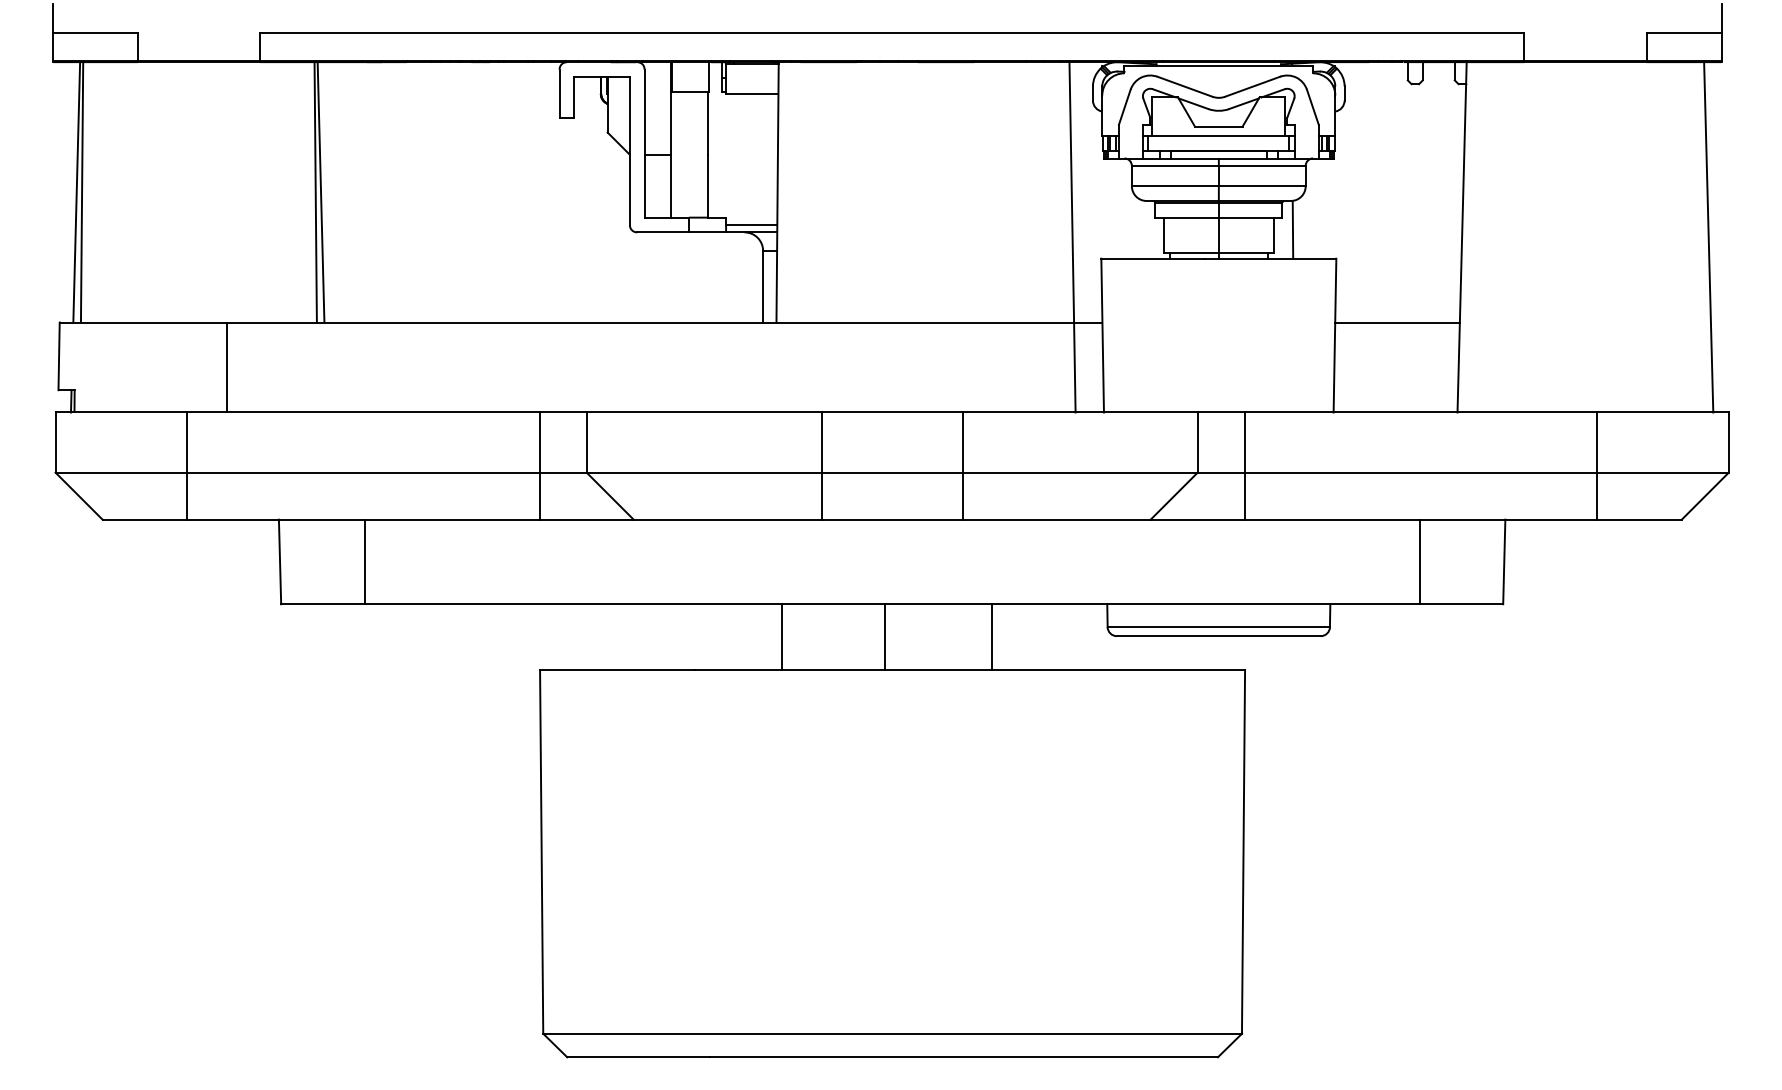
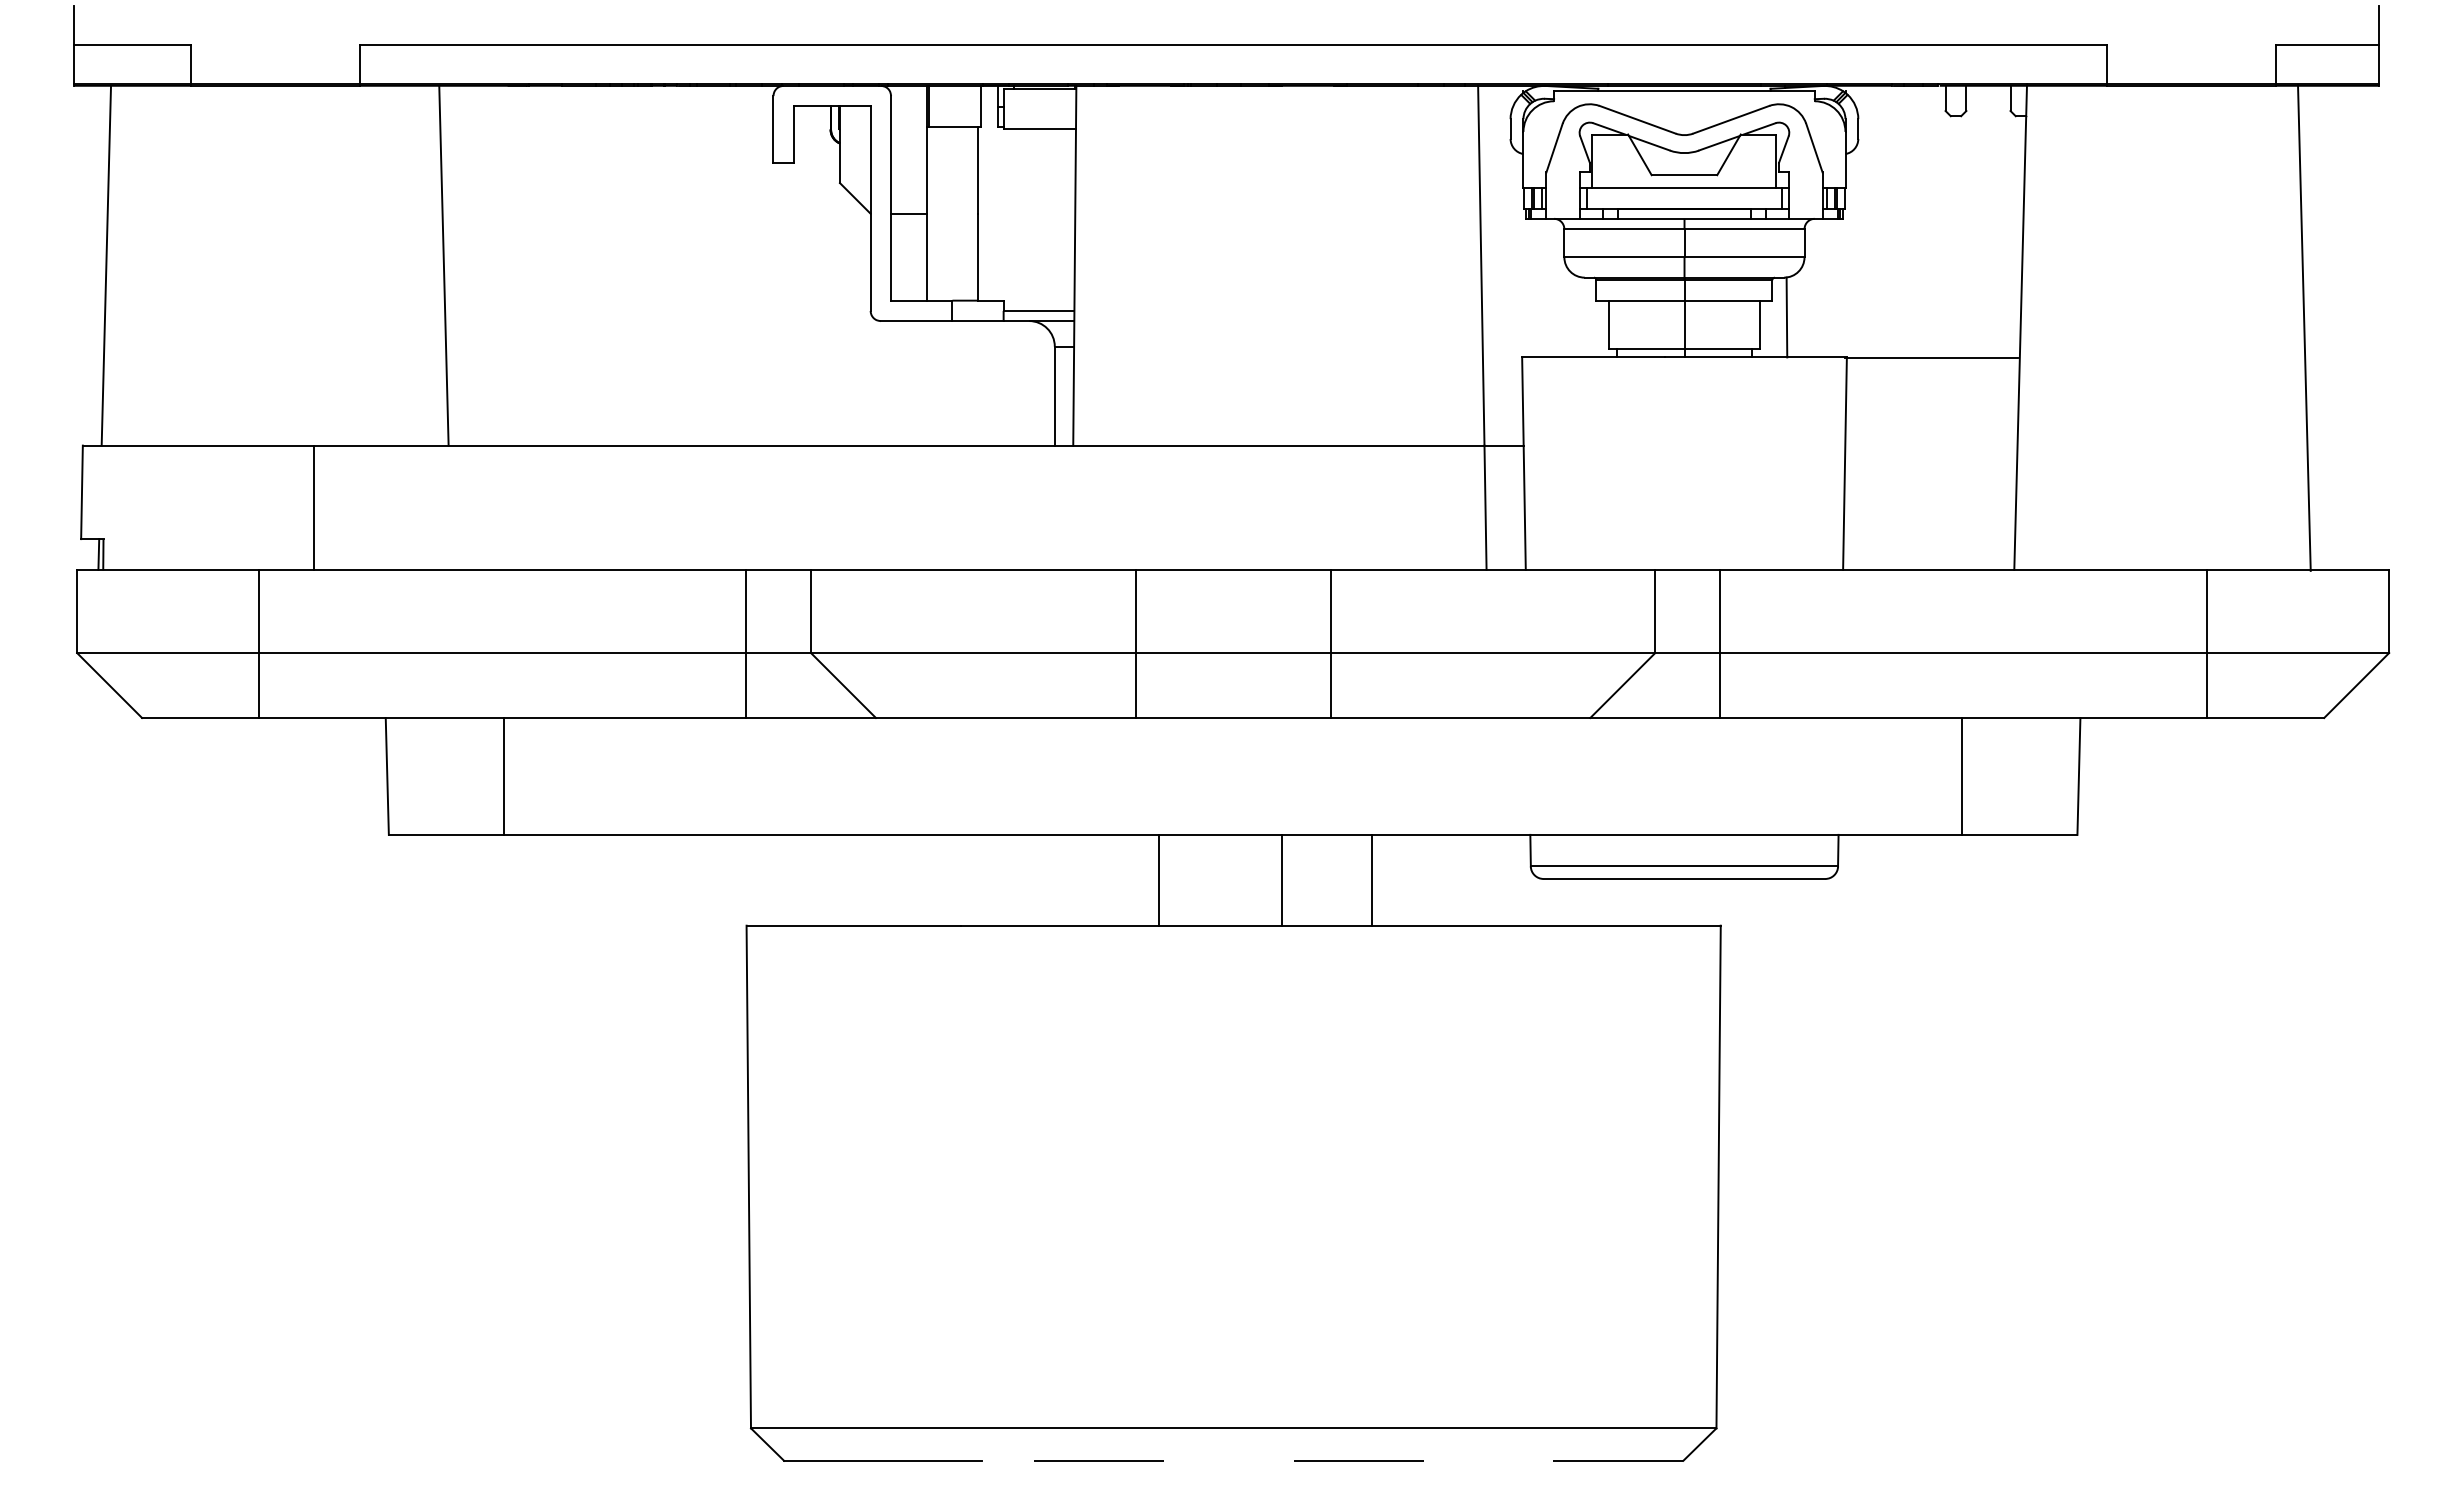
line: (81, 192) -> (113, 265), removed
line: (315, 192) -> (436, 265), removed
line: (1708, 236) -> (2304, 327), moved
line: (1397, 322) -> (1931, 357), moved
line: (781, 636) -> (1159, 879), moved
line: (884, 636) -> (1281, 879), moved
line: (964, 1057) -> (1332, 1460), solid -> dashed

